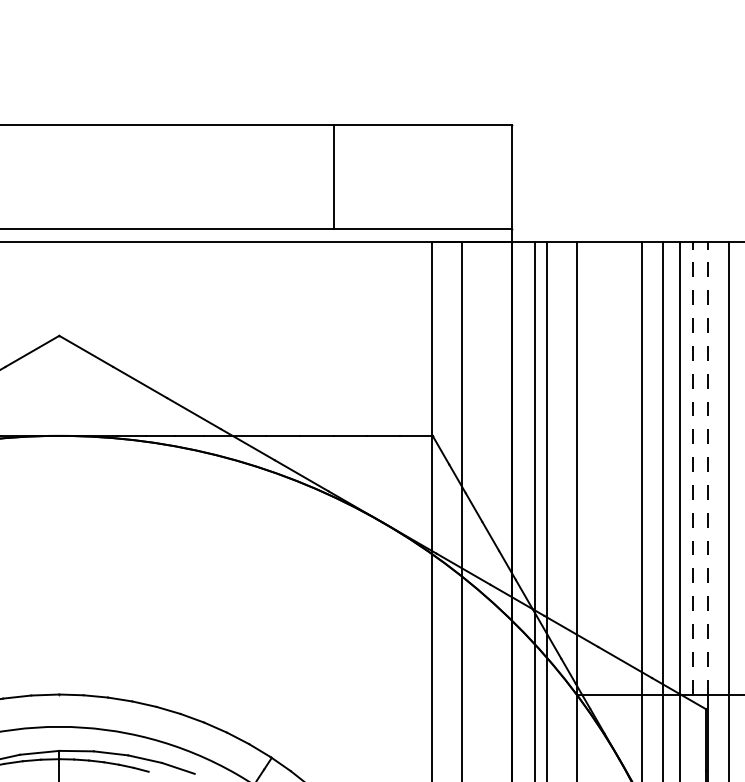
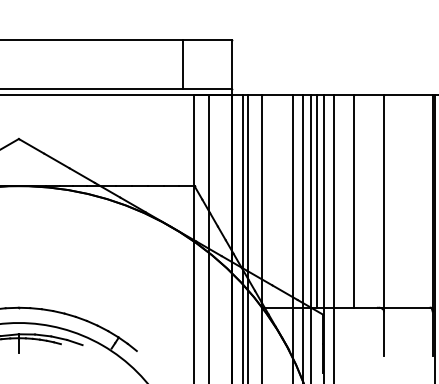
line: (334, 177) -> (183, 64), moved
line: (694, 466) -> (317, 200), dashed -> solid
line: (708, 466) -> (324, 200), dashed -> solid

